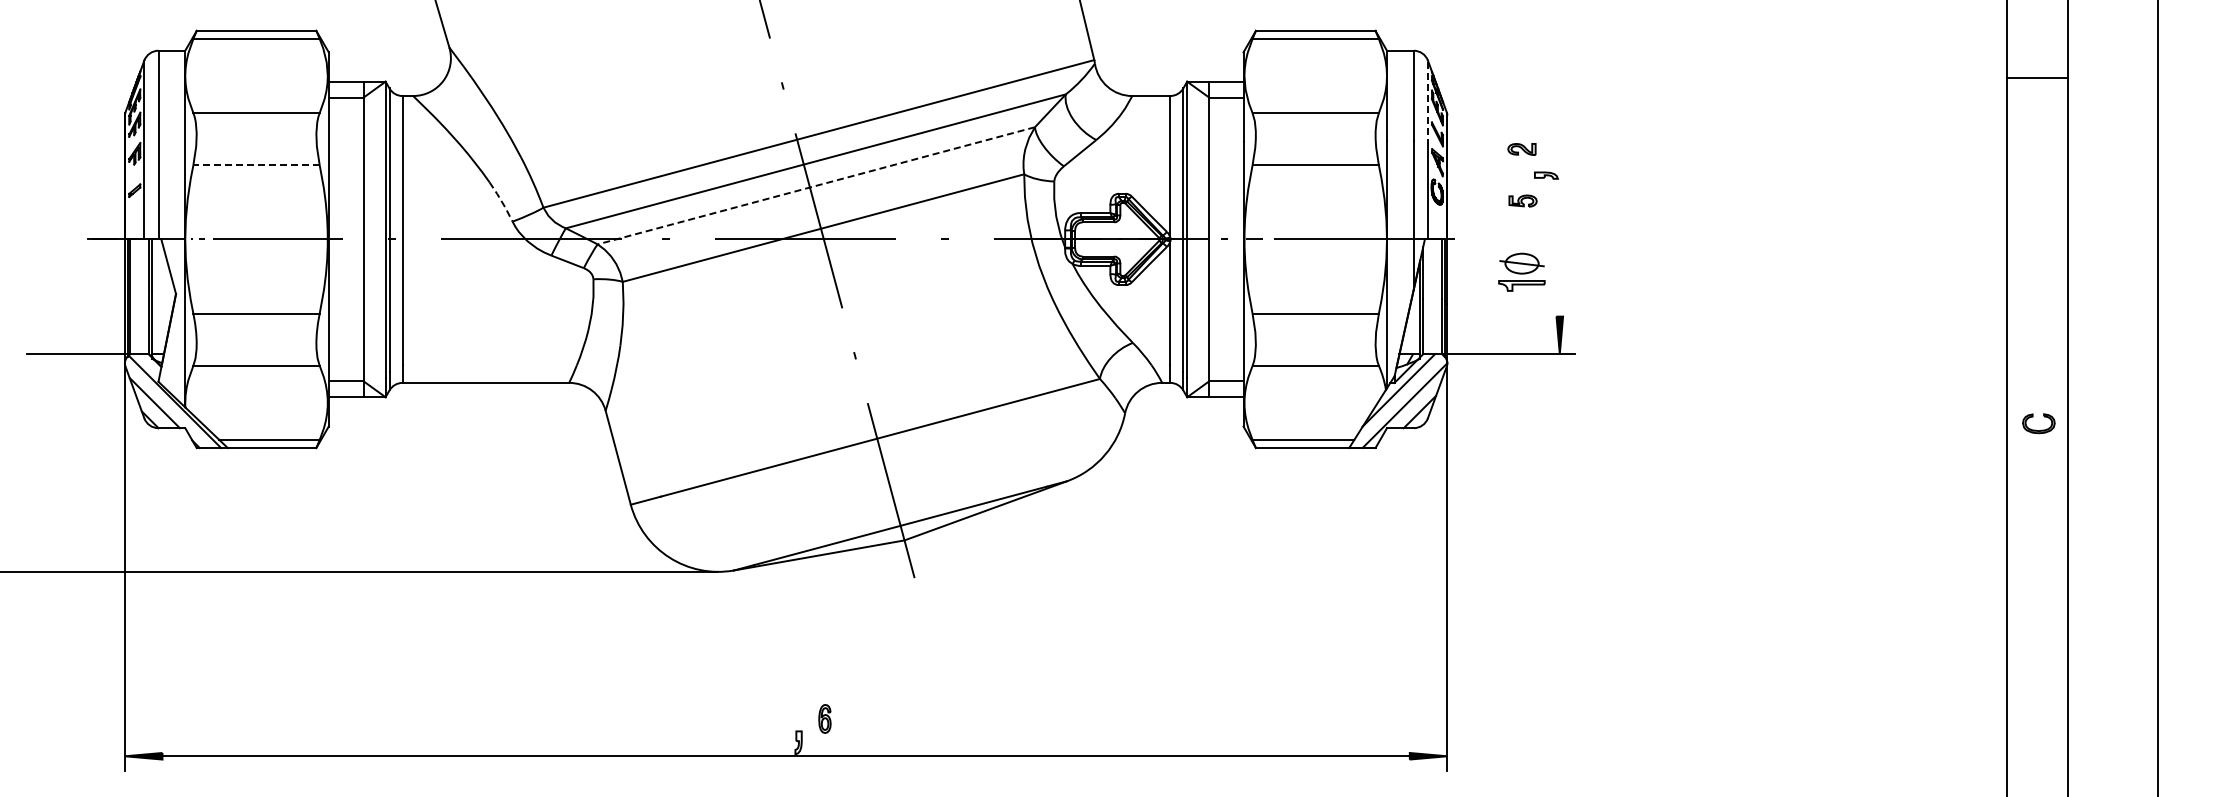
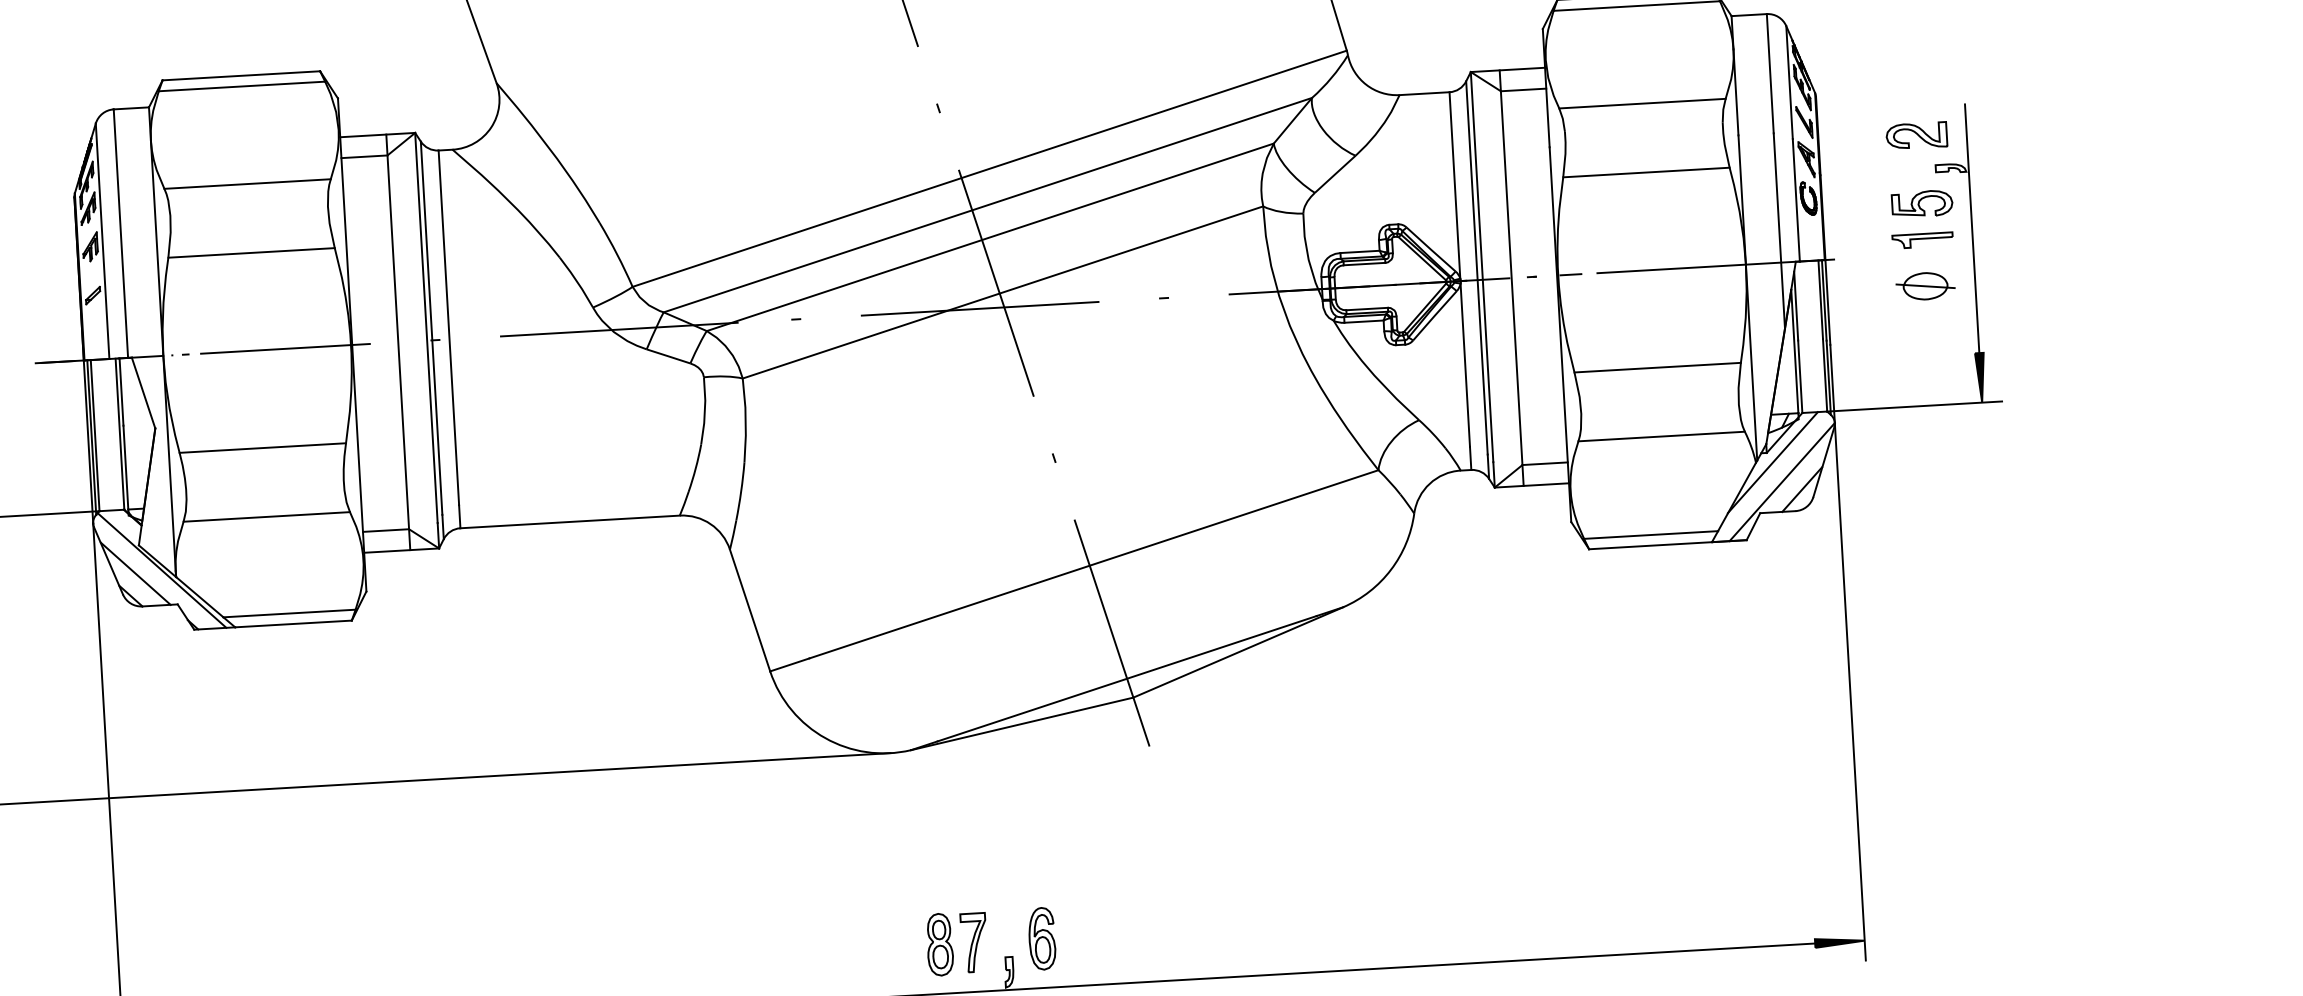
line: (1427, 103) -> (1788, 82), dashed -> solid
part: (1521, 149) -> (1916, 135), size x1.67
line: (256, 165) -> (251, 253), dashed -> solid
line: (815, 185) -> (989, 236), dashed -> solid
part: (1522, 200) -> (1921, 203), size x1.67
line: (502, 202) -> (578, 283), dashed -> solid
line: (1559, 221) -> (1971, 227), added
part: (1521, 285) -> (1922, 240), moved
part: (760, 718) -> (957, 943), added
part: (824, 718) -> (1041, 938), size x1.67

